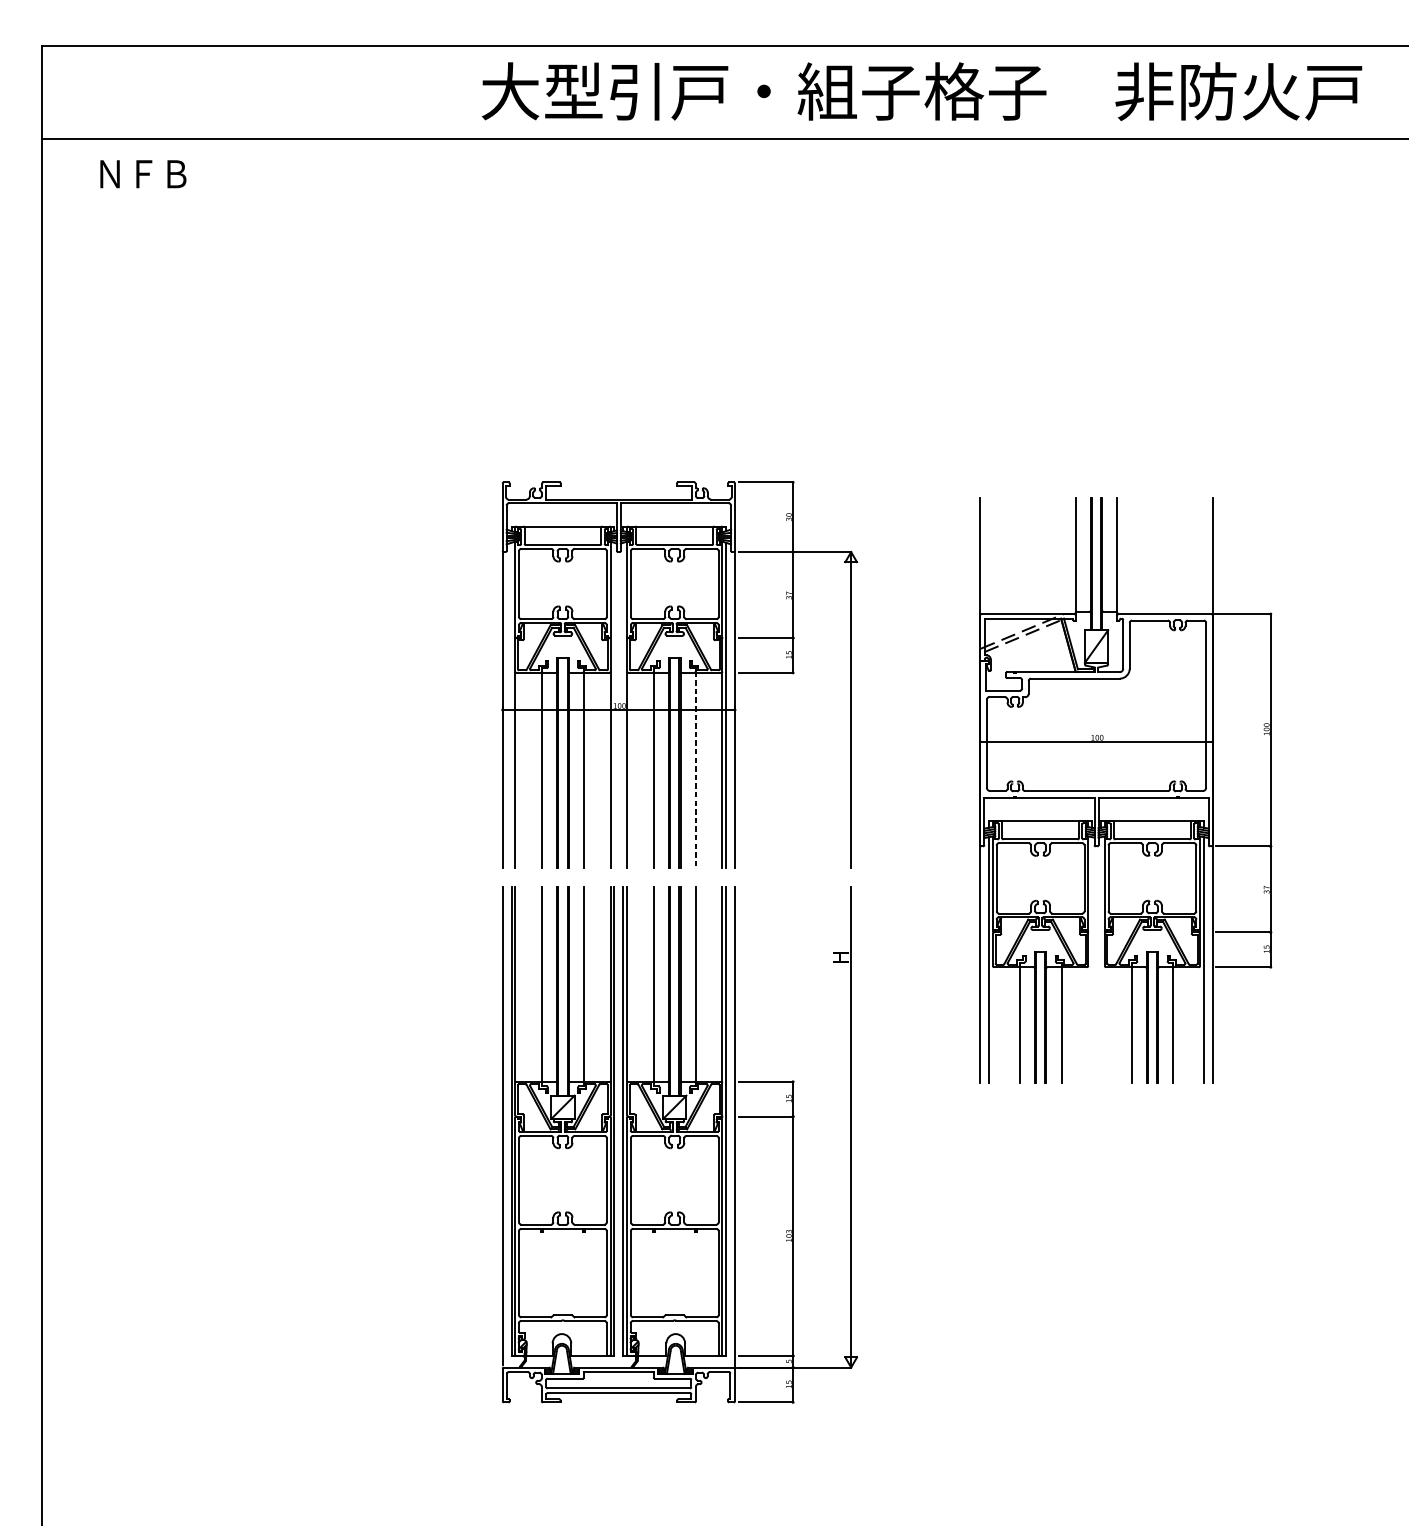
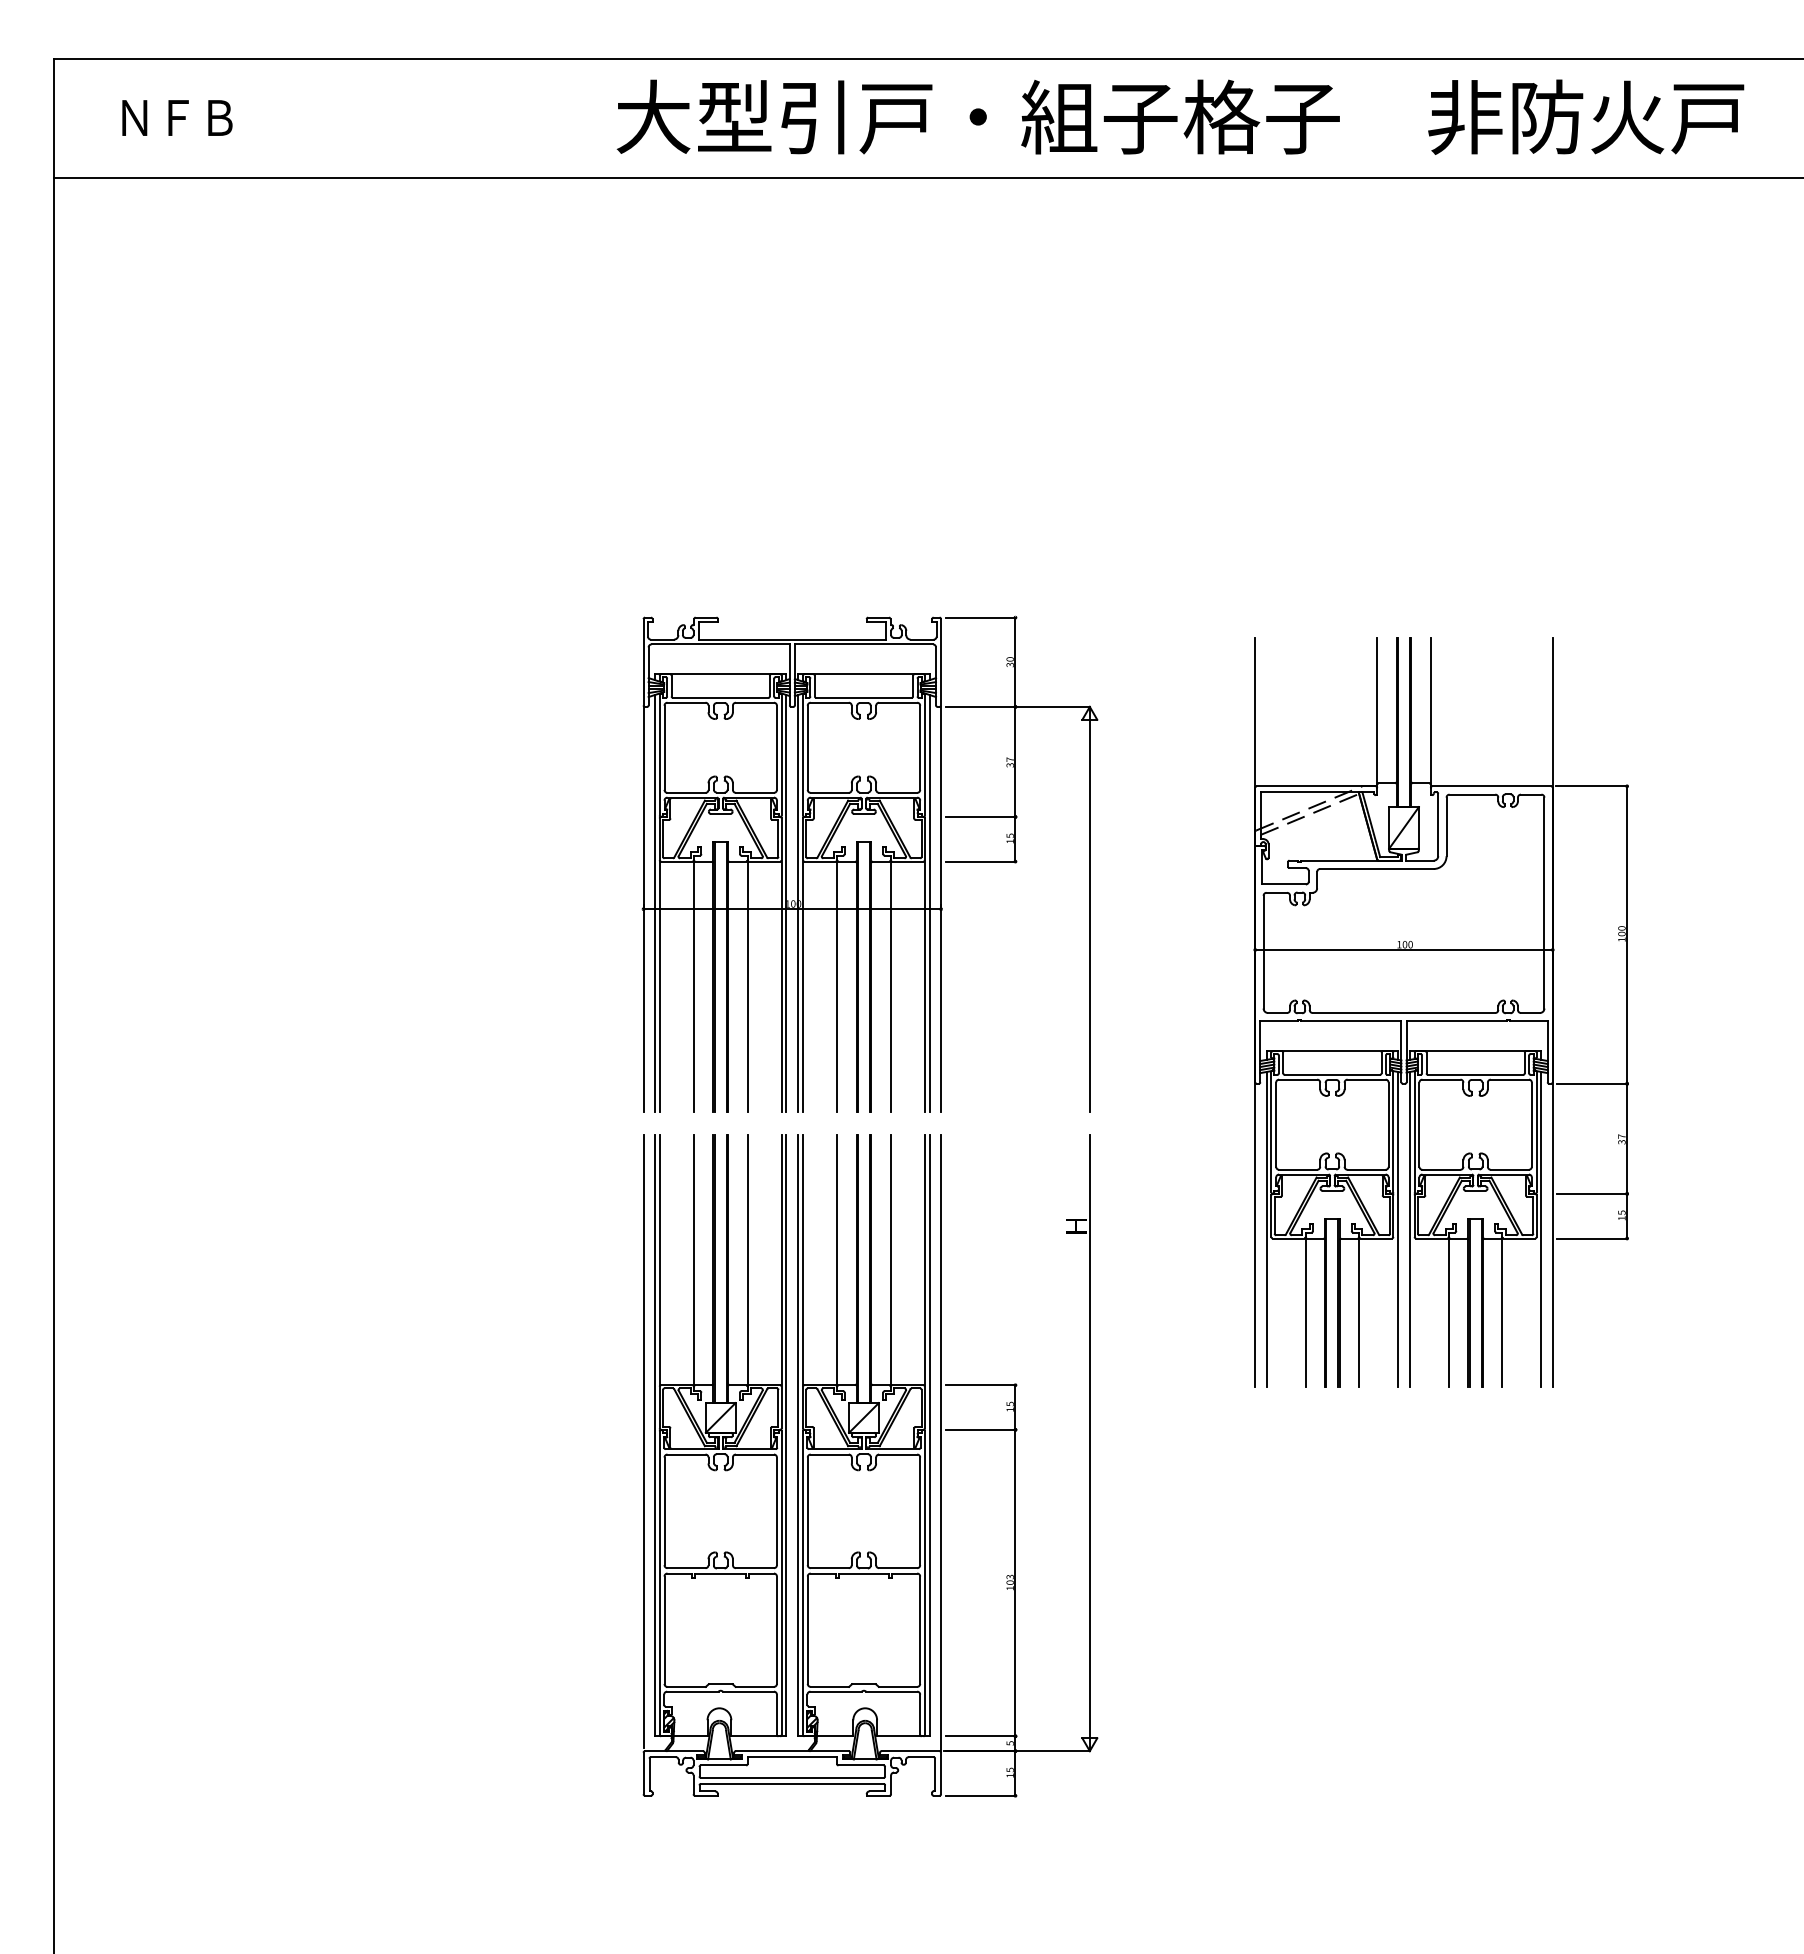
text: (143, 173) -> (177, 117), moved
line: (511, 705) -> (654, 903), added
line: (614, 705) -> (786, 903), added
line: (623, 705) -> (798, 903), added
line: (695, 769) -> (890, 985), dashed -> solid
line: (1092, 960) -> (1398, 1229), added
line: (1100, 960) -> (1409, 1229), added

